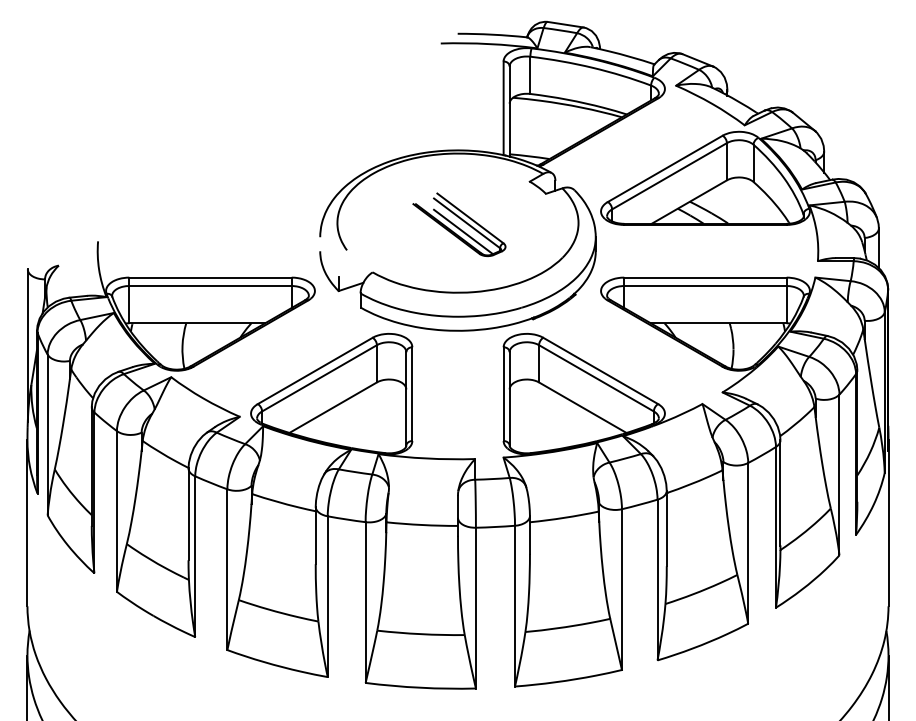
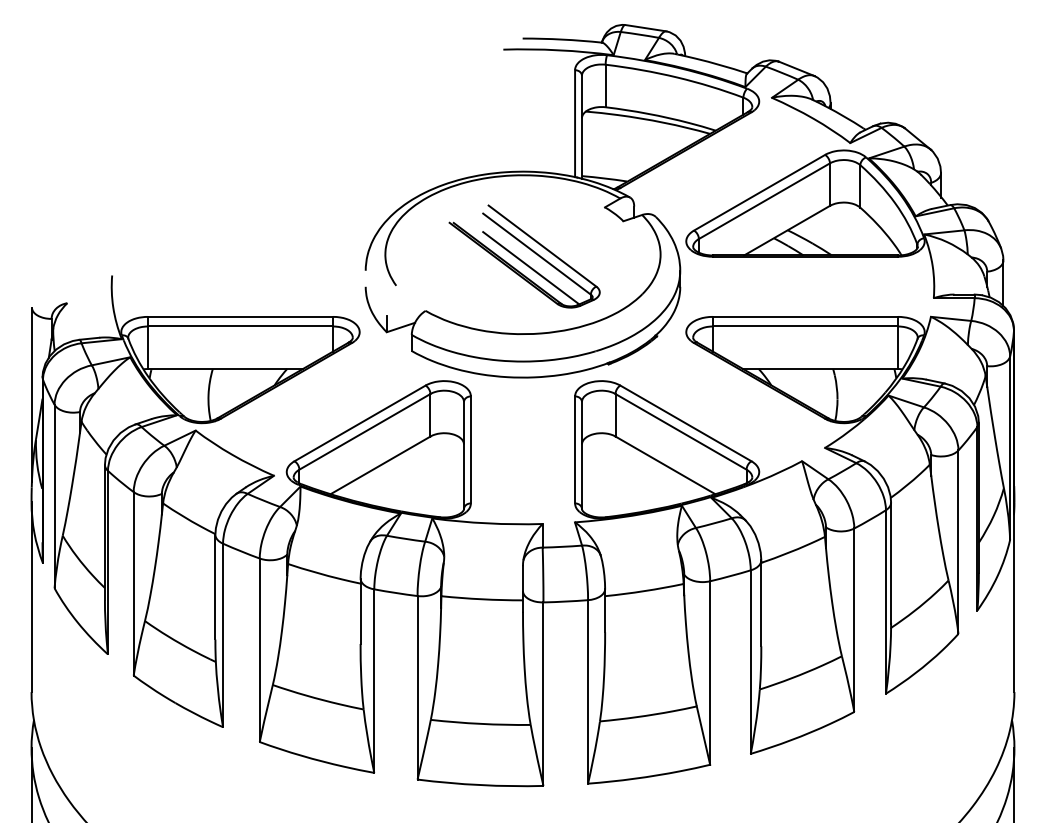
part: (459, 224) -> (524, 256), size x1.43

